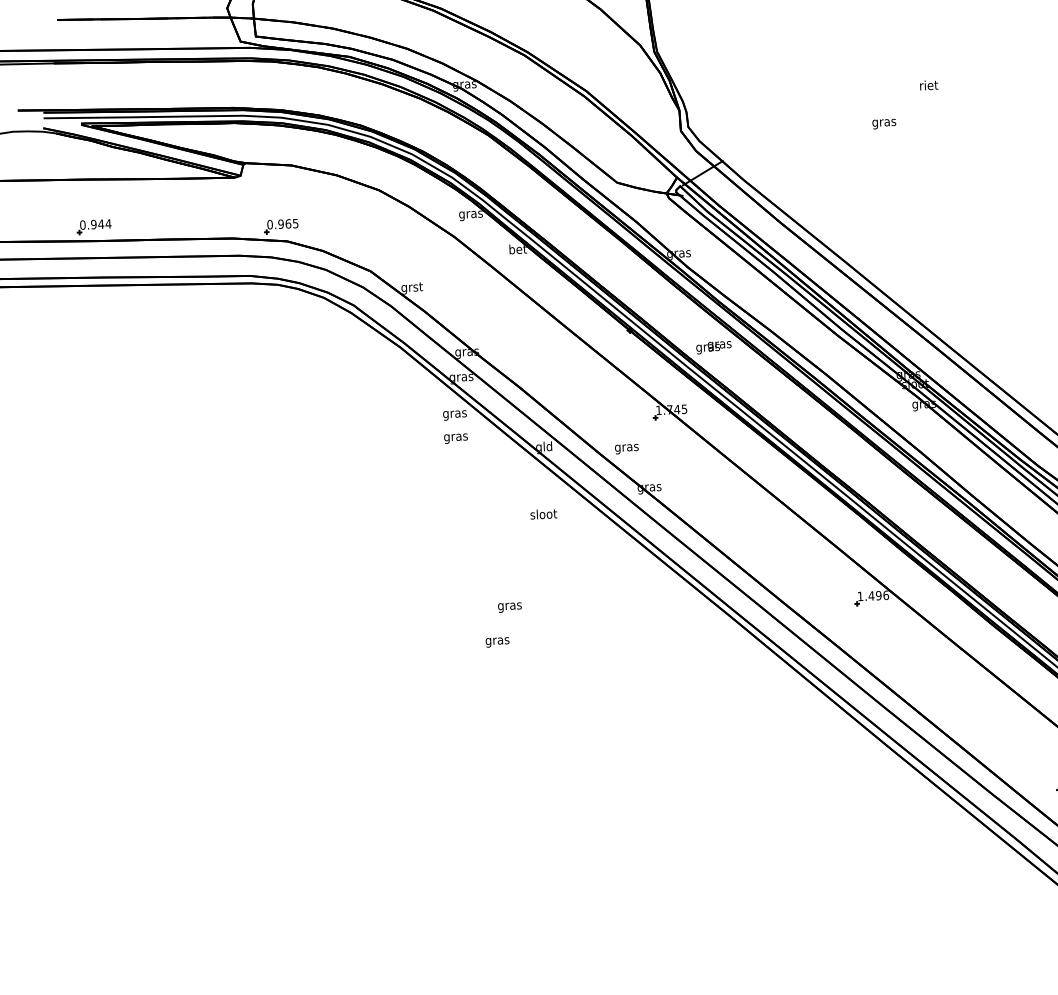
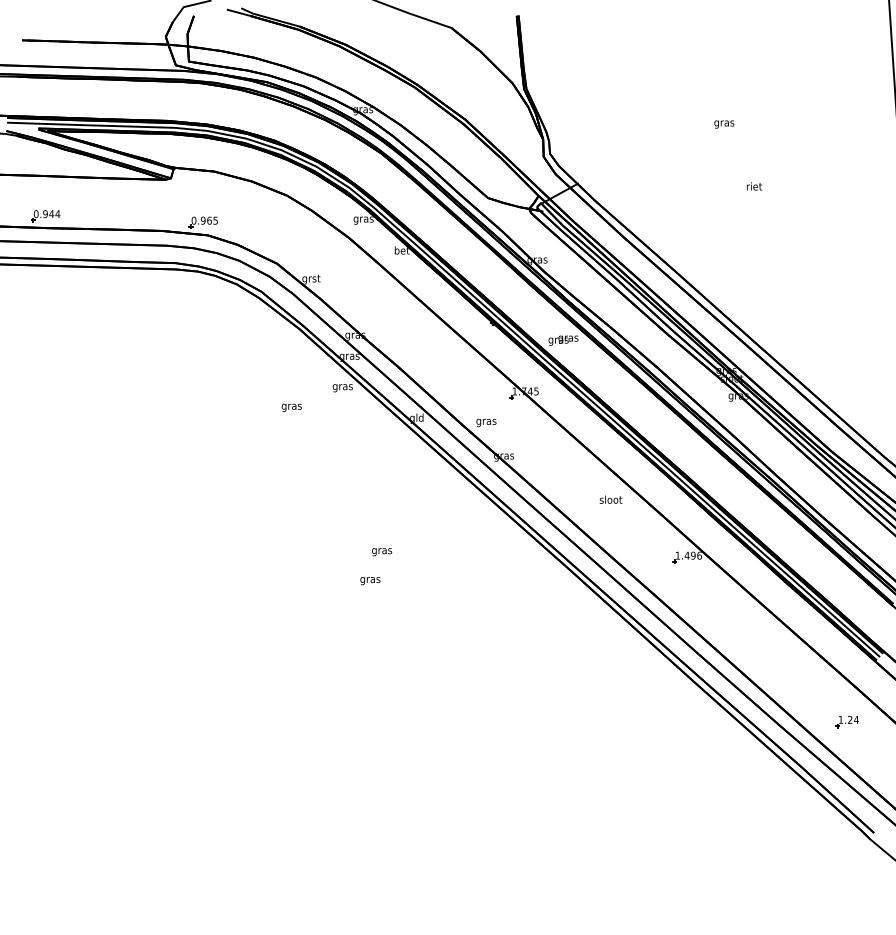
text: (929, 85) -> (754, 186), moved
text: (884, 124) -> (724, 124), moved
text: (455, 438) -> (291, 407), moved
text: (543, 513) -> (610, 499), moved

